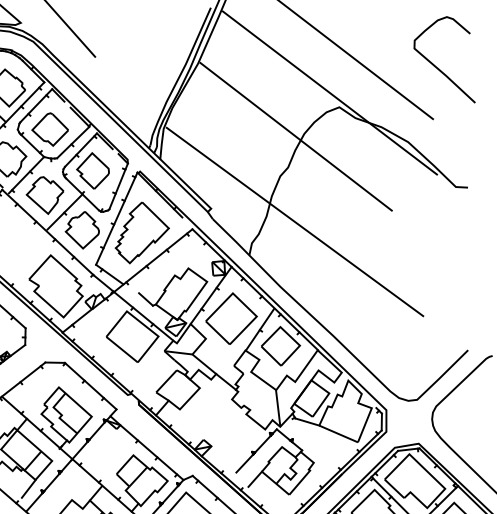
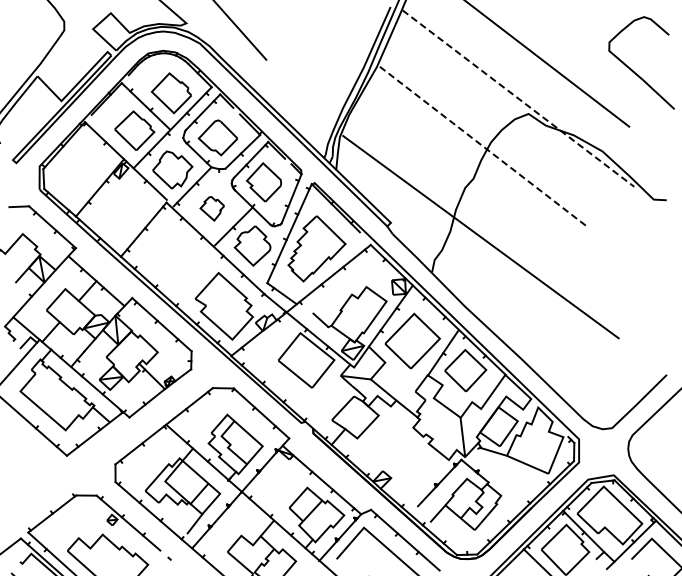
line: (329, 92) -> (518, 98), solid -> dashed
line: (296, 136) -> (482, 145), solid -> dashed
part: (44, 195) -> (211, 208), size x0.6

